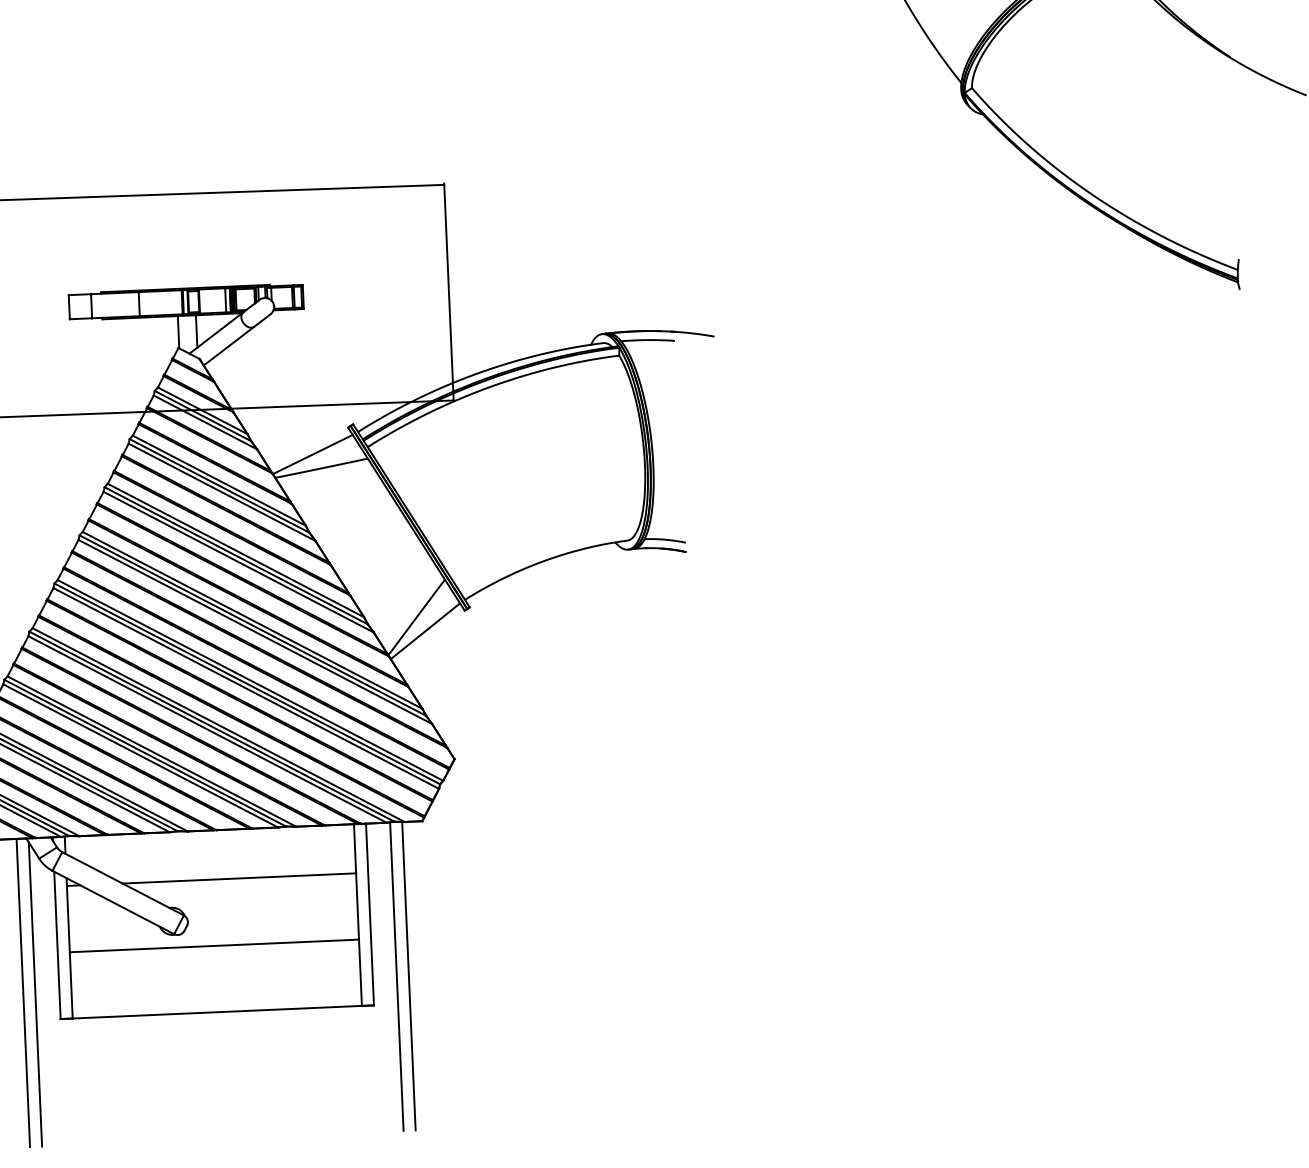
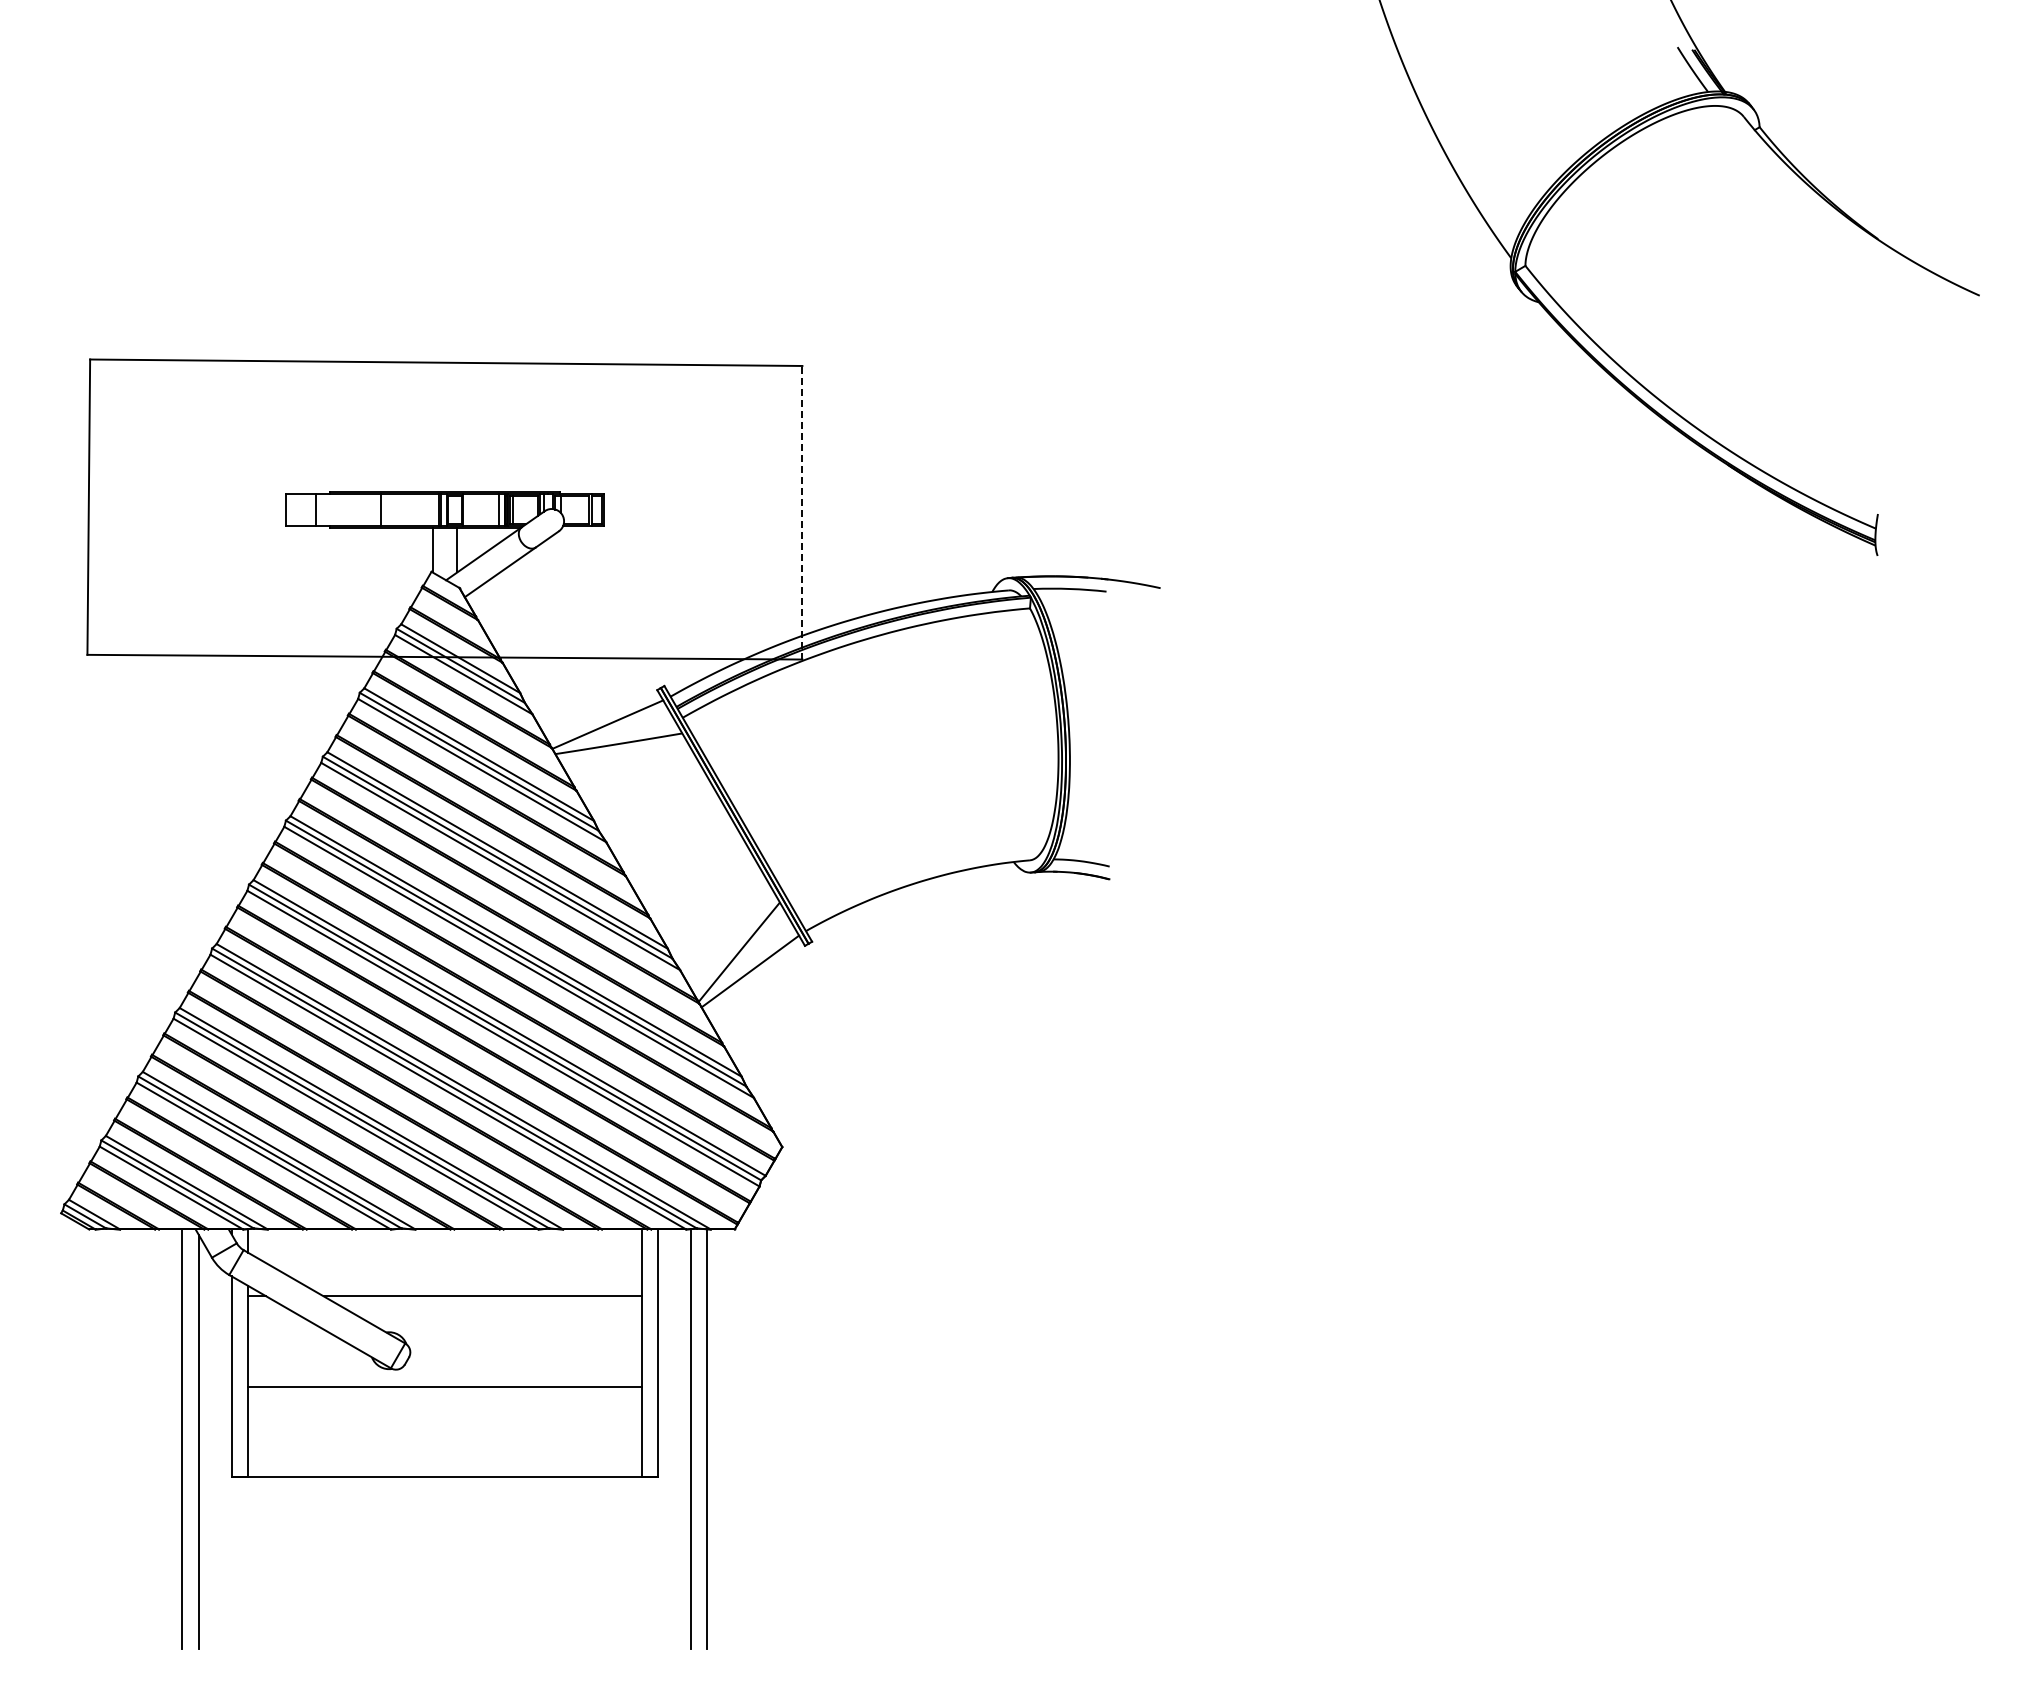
line: (448, 291) -> (802, 511), solid -> dashed

